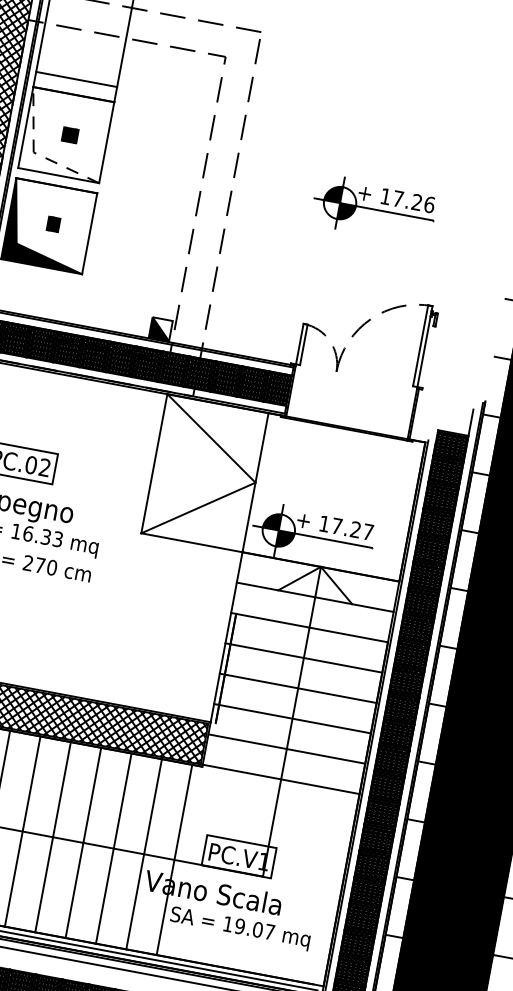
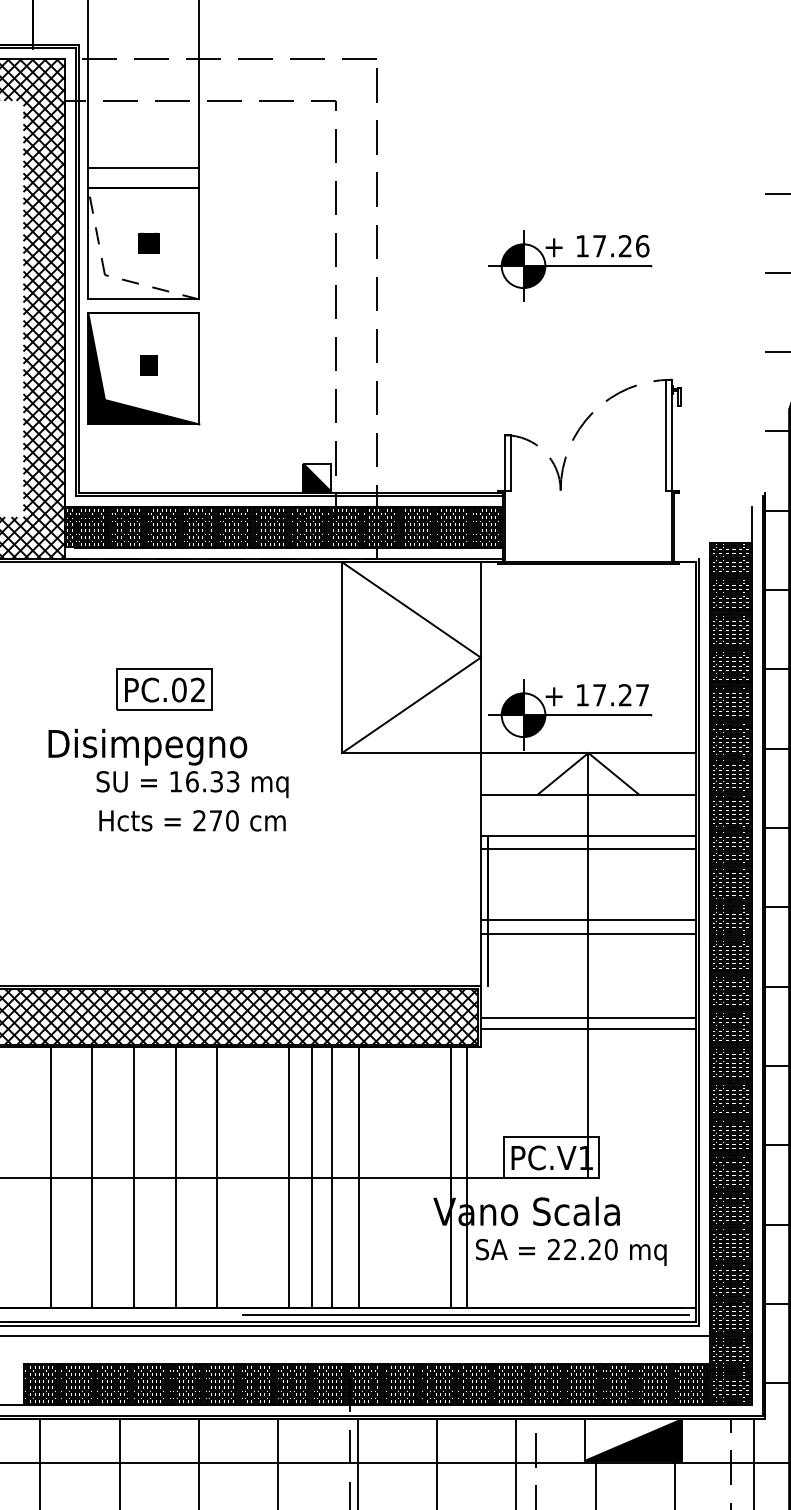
line: (303, 657) -> (587, 848), moved
line: (291, 718) -> (587, 934), moved
line: (286, 748) -> (587, 1028), moved
line: (280, 779) -> (587, 1017), moved
line: (22, 831) -> (288, 1177), moved
line: (53, 837) -> (332, 1177), moved
line: (83, 842) -> (312, 1177), moved
line: (113, 848) -> (358, 1177), moved
line: (144, 854) -> (451, 1177), moved
text: (248, 928) -> (582, 1249), 19.07 -> 22.20

